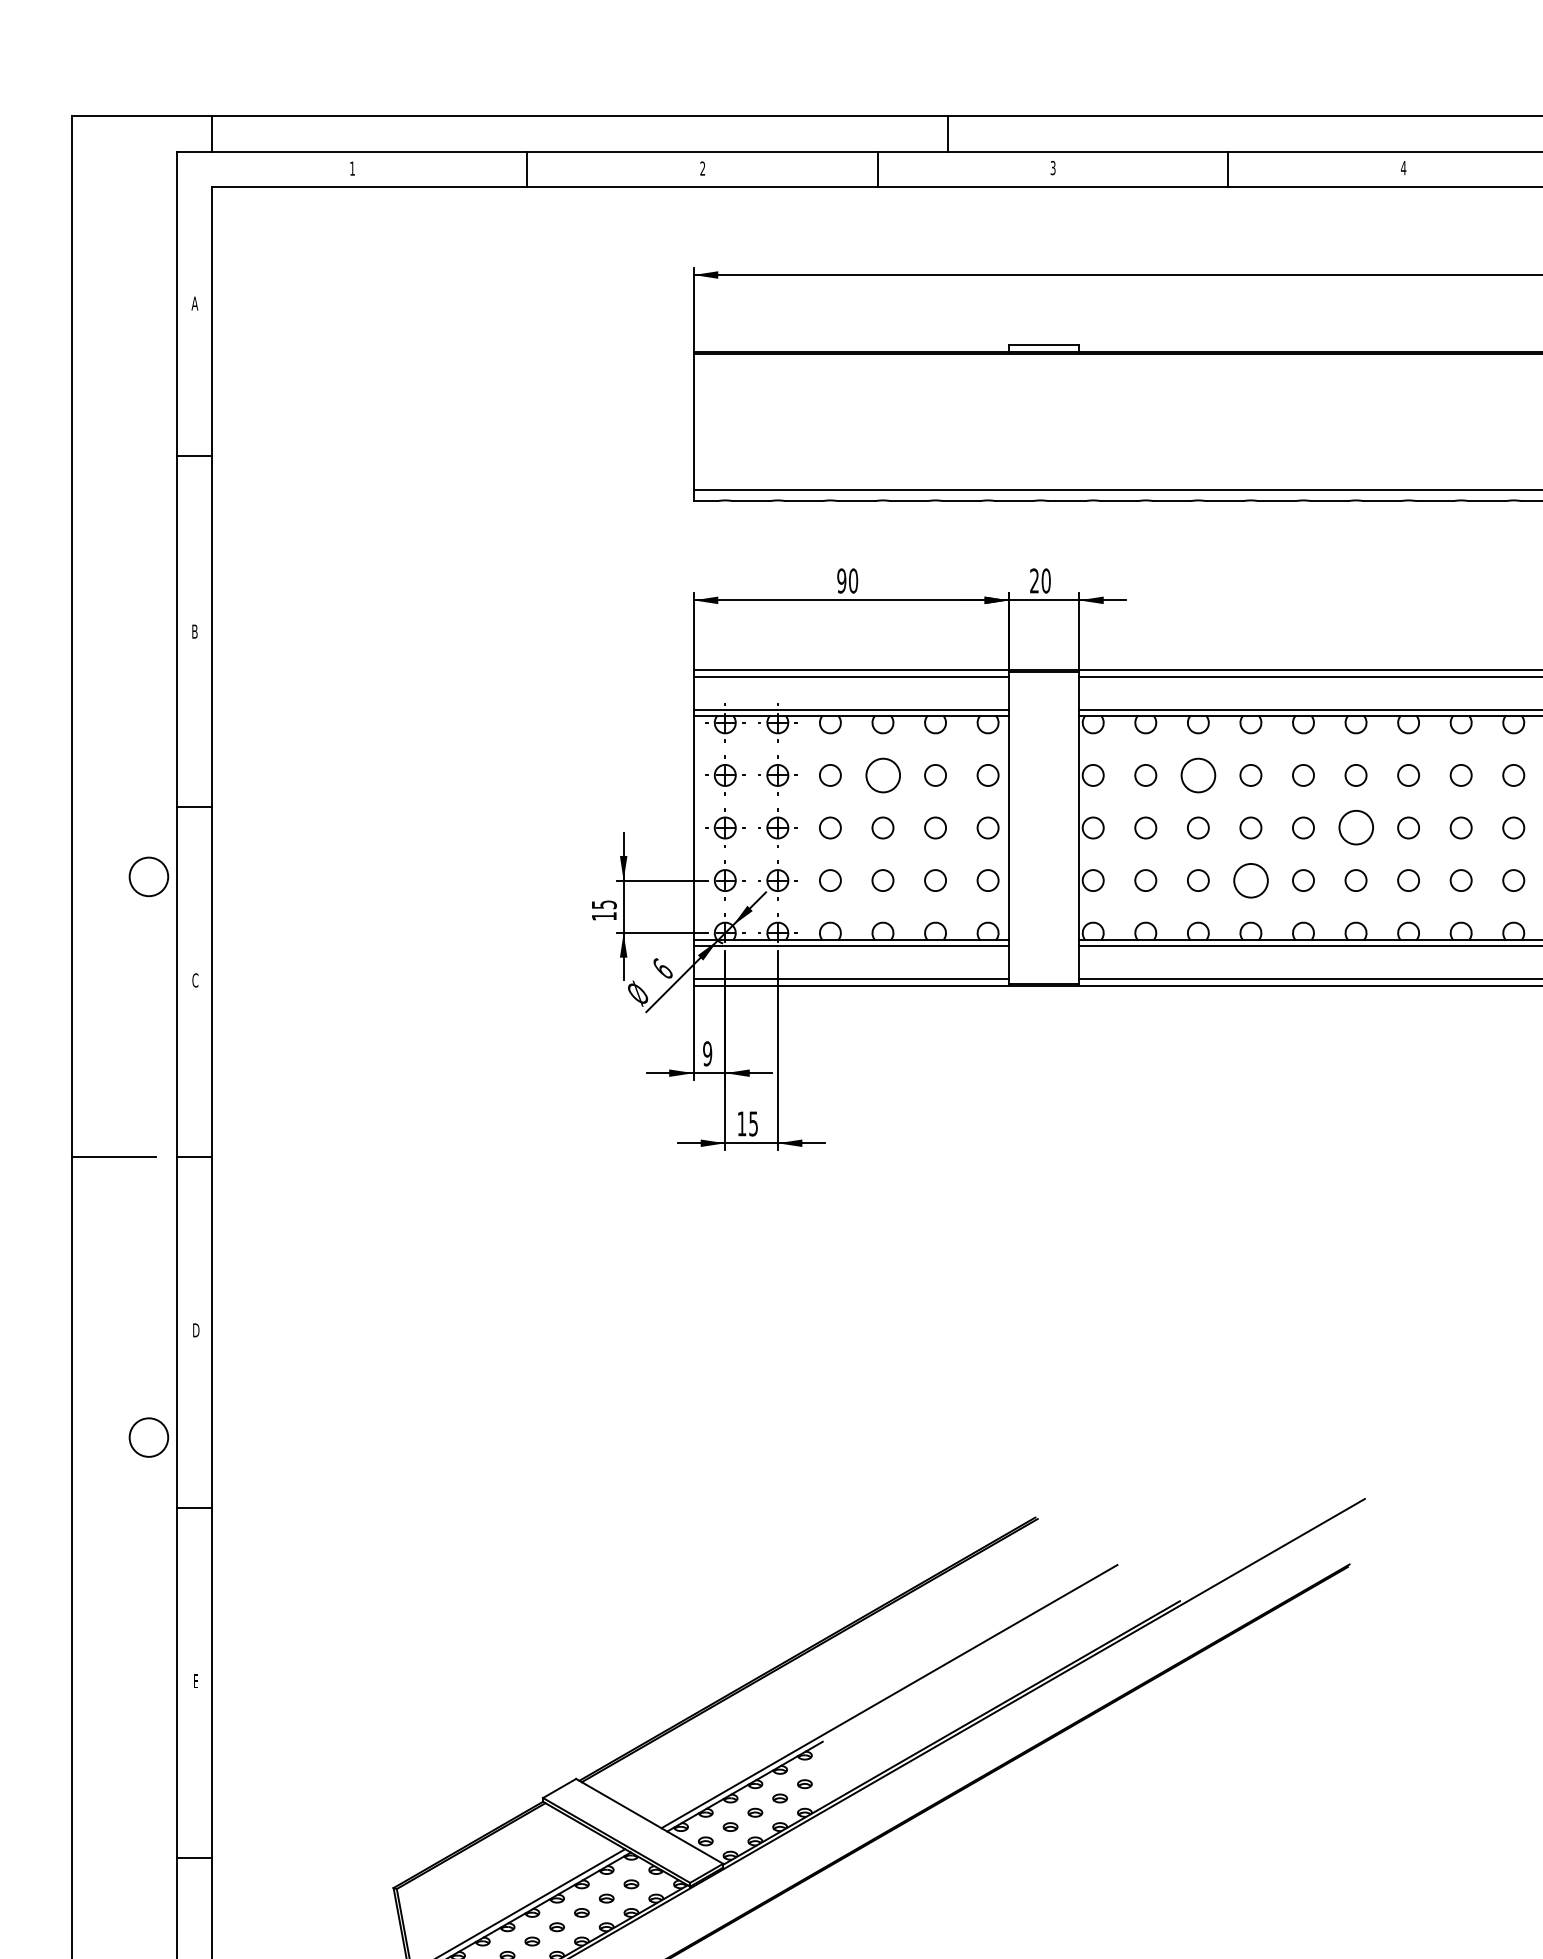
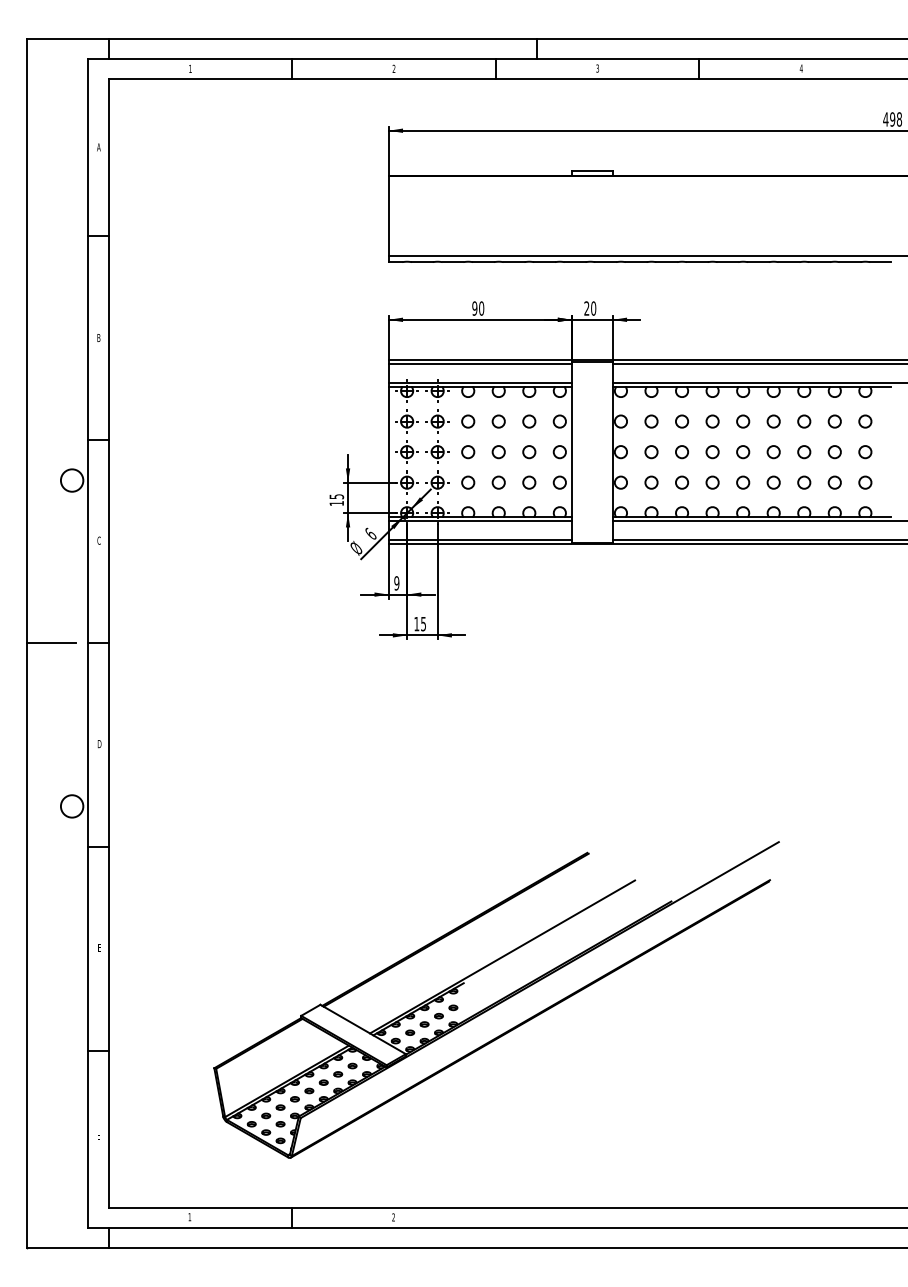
circle: (882, 775) -> (498, 421), size x0.62
circle: (1197, 775) -> (681, 421), size x0.62
circle: (1355, 828) -> (773, 452), size x0.62
circle: (1250, 880) -> (712, 482), size x0.62

